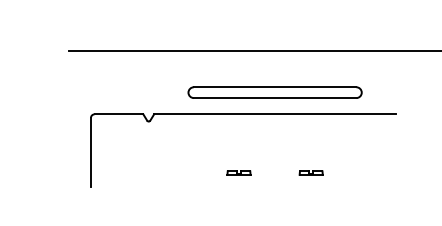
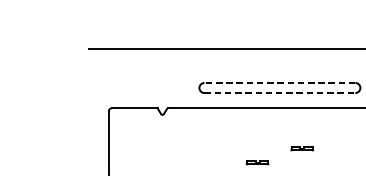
line: (274, 87) -> (279, 83), solid -> dashed
line: (275, 98) -> (280, 93), solid -> dashed
part: (238, 172) -> (257, 162), moved
part: (310, 172) -> (301, 148), moved

